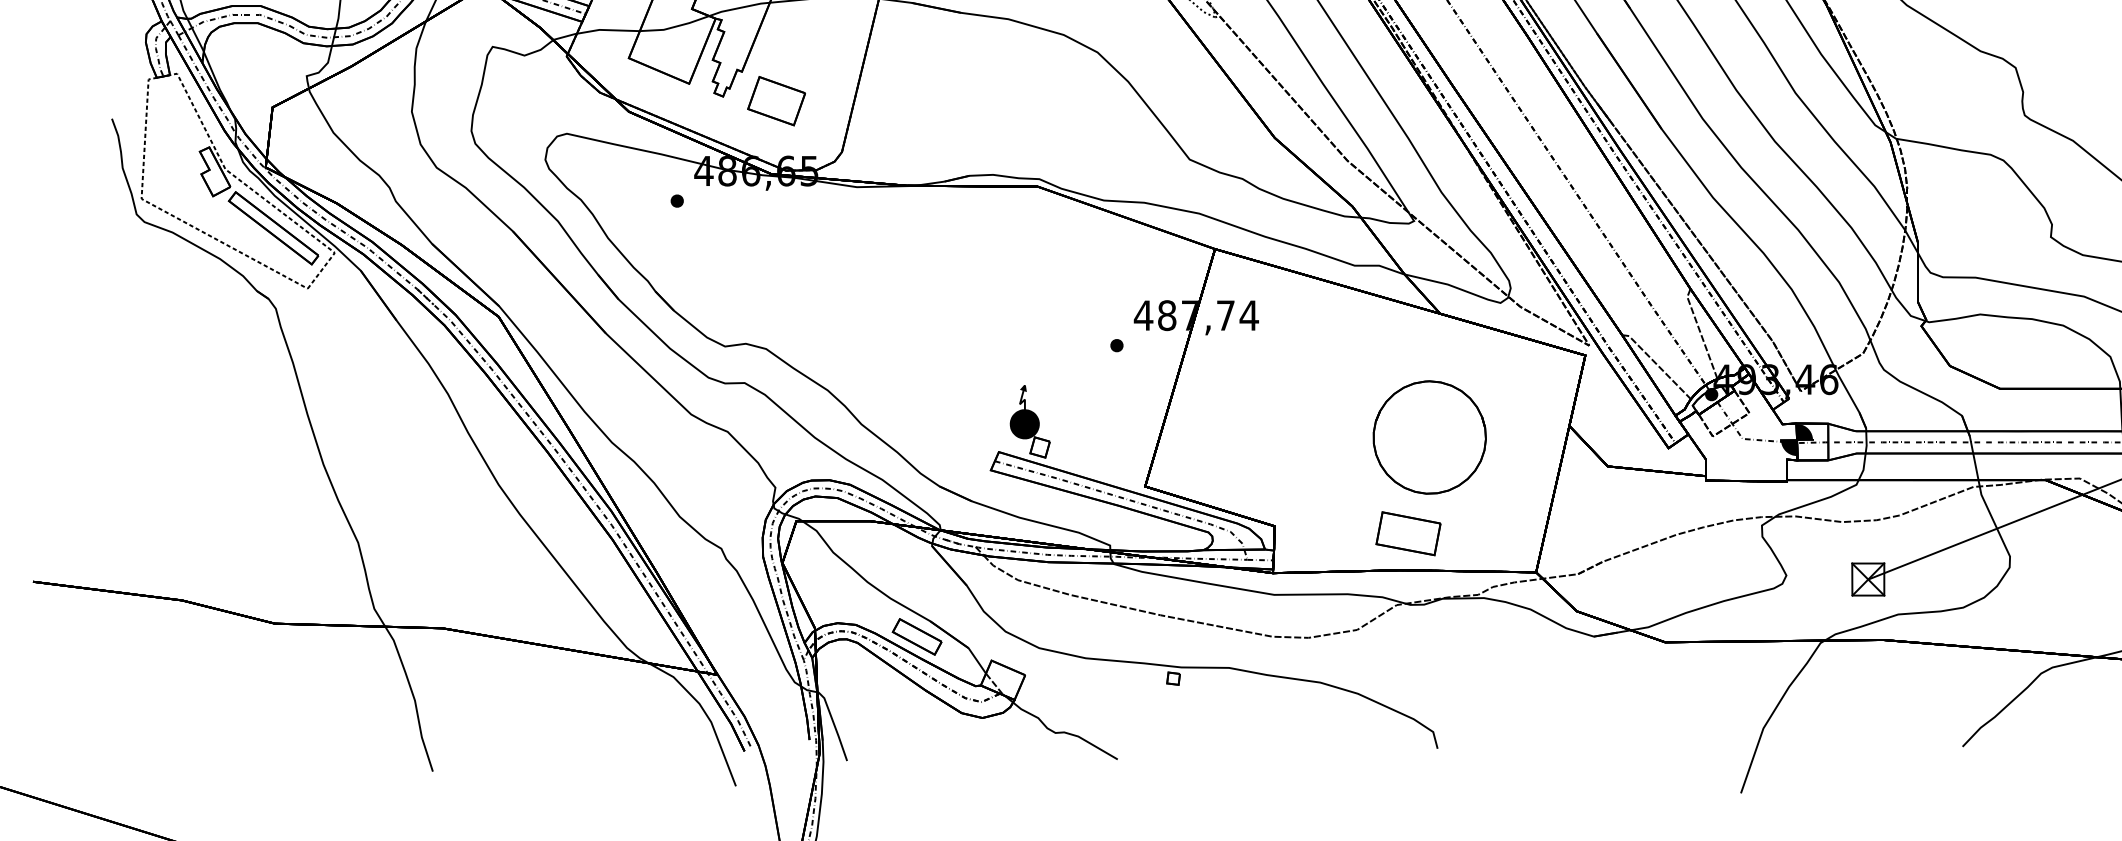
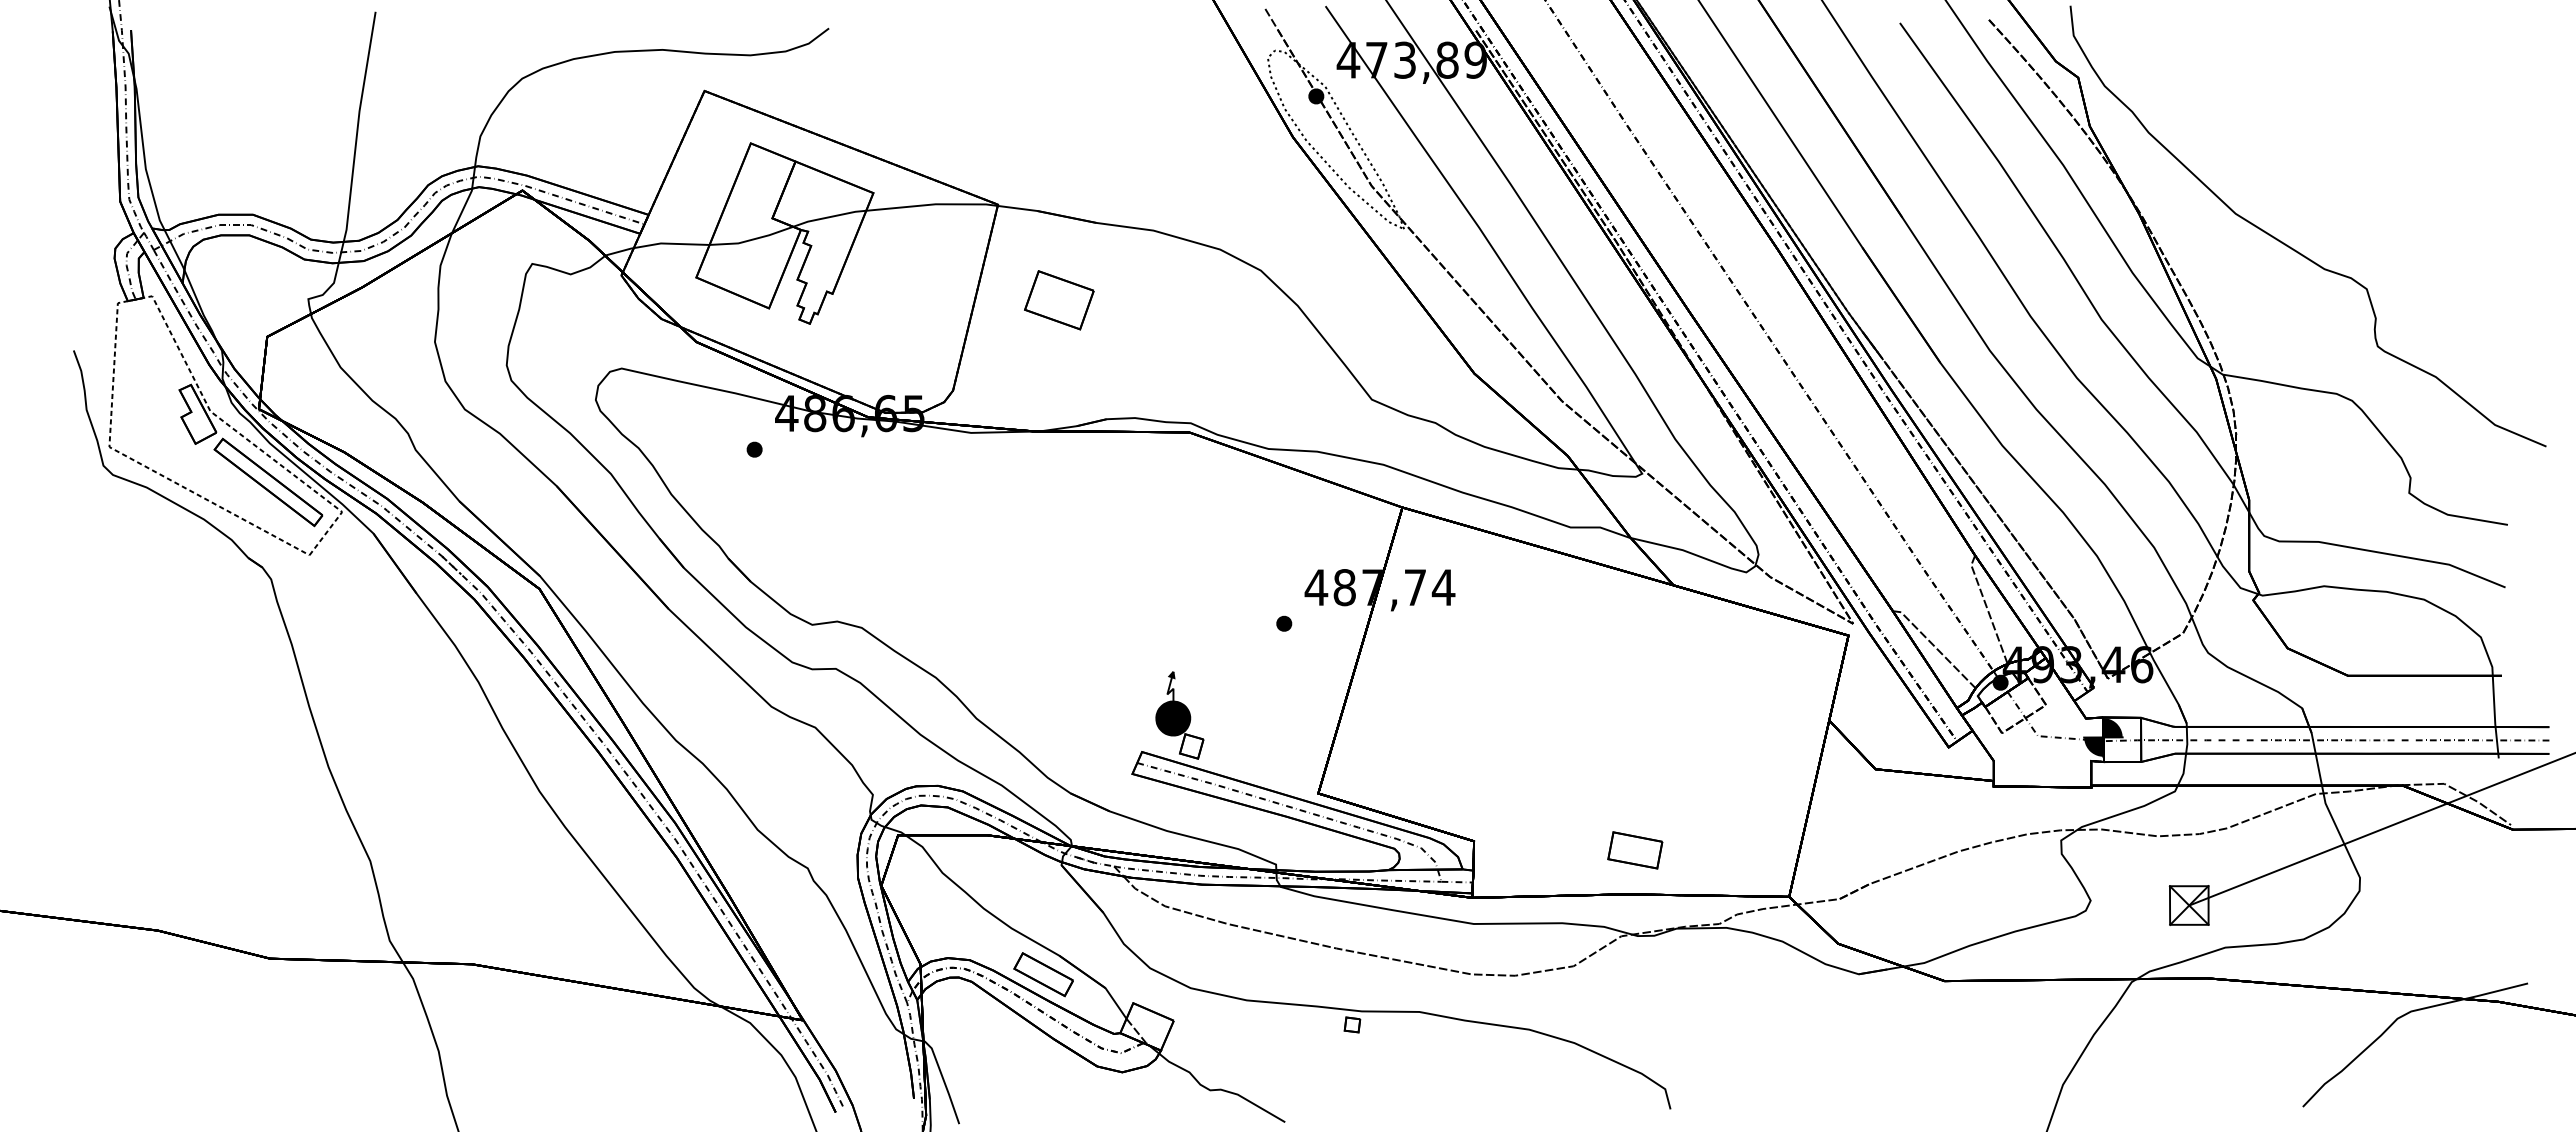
part: (776, 101) -> (1059, 300), moved
part: (1429, 437) -> (1660, 734), removed
part: (1407, 533) -> (1634, 850), size x0.7

